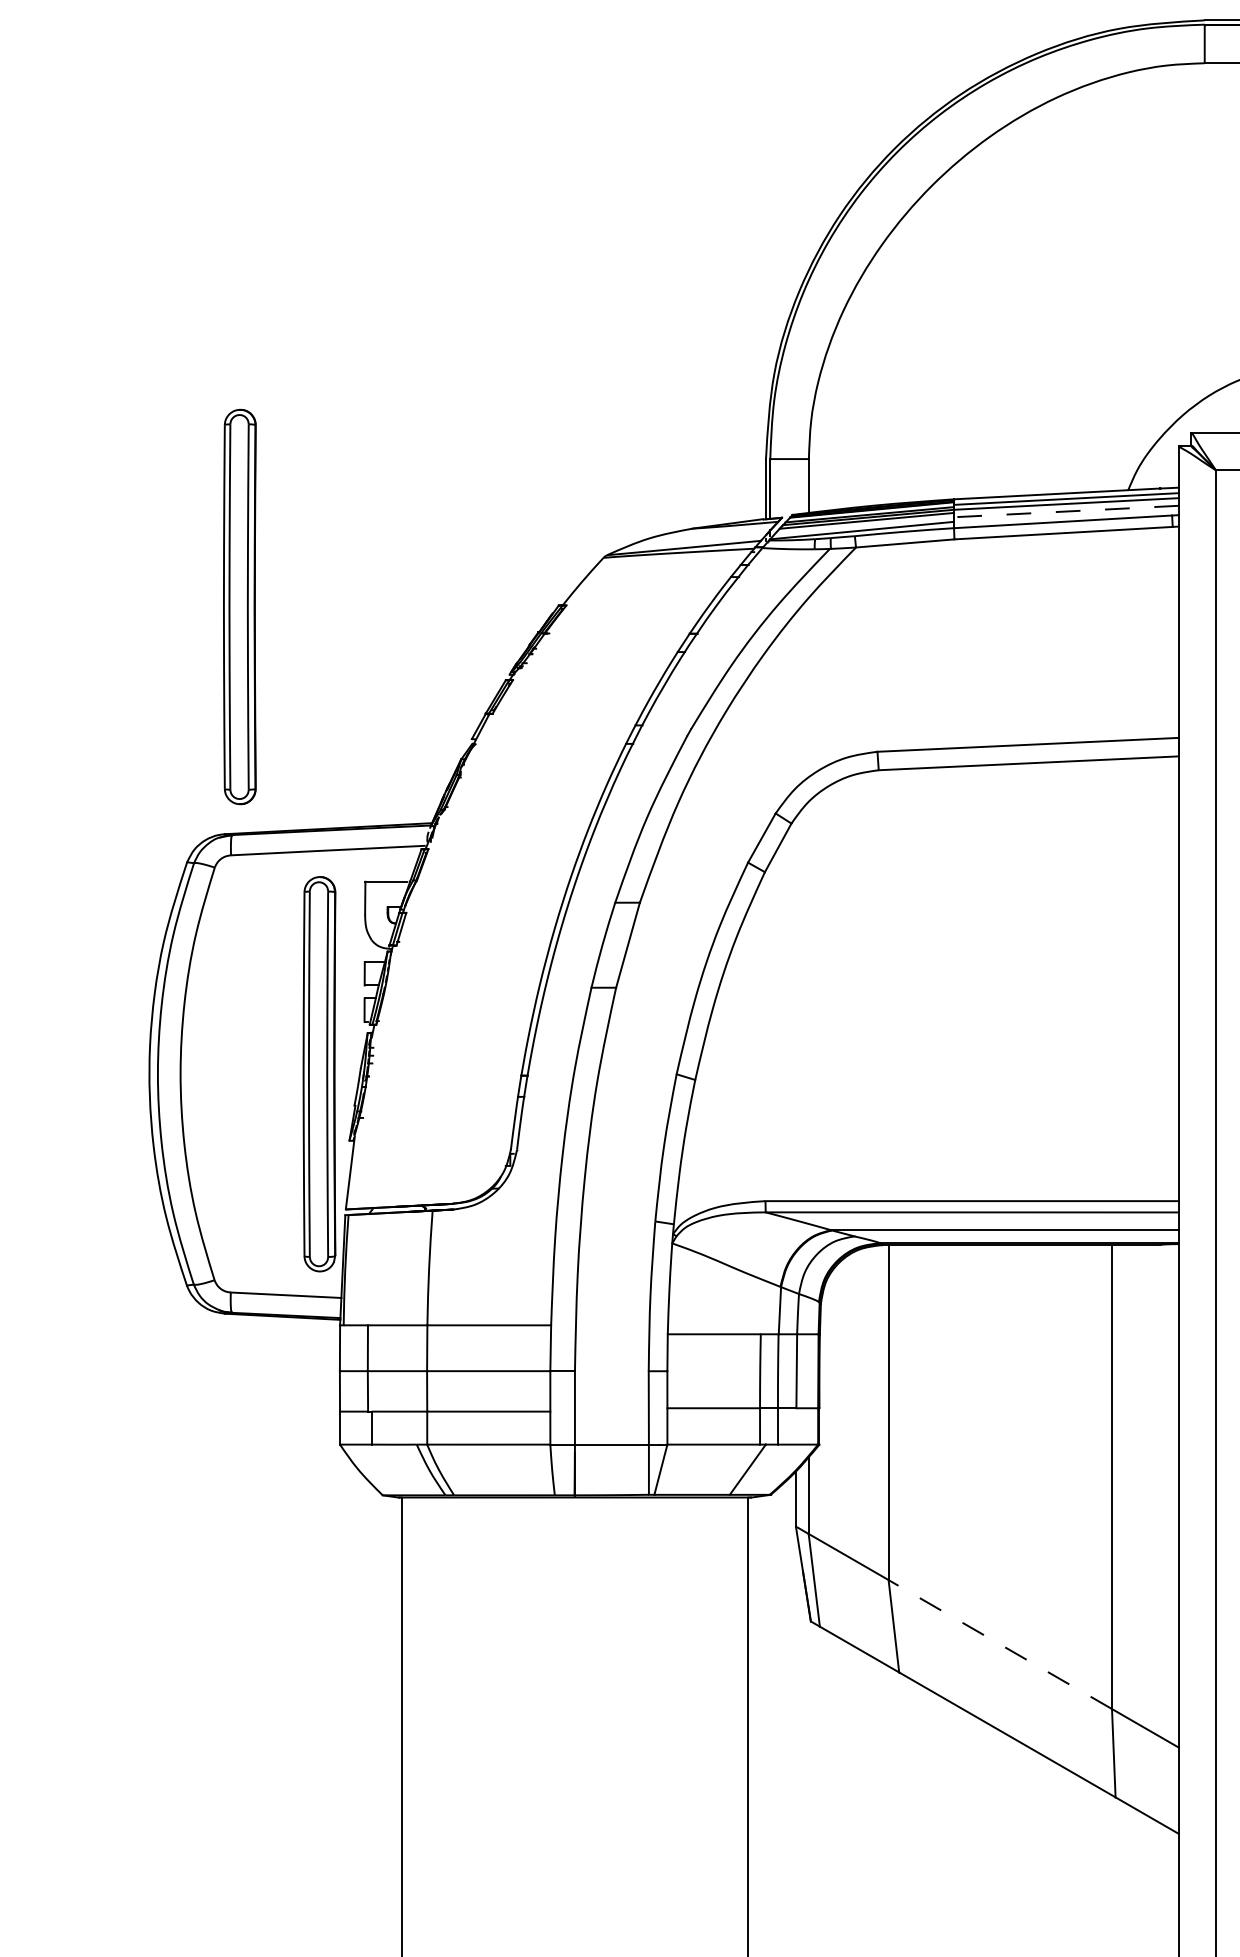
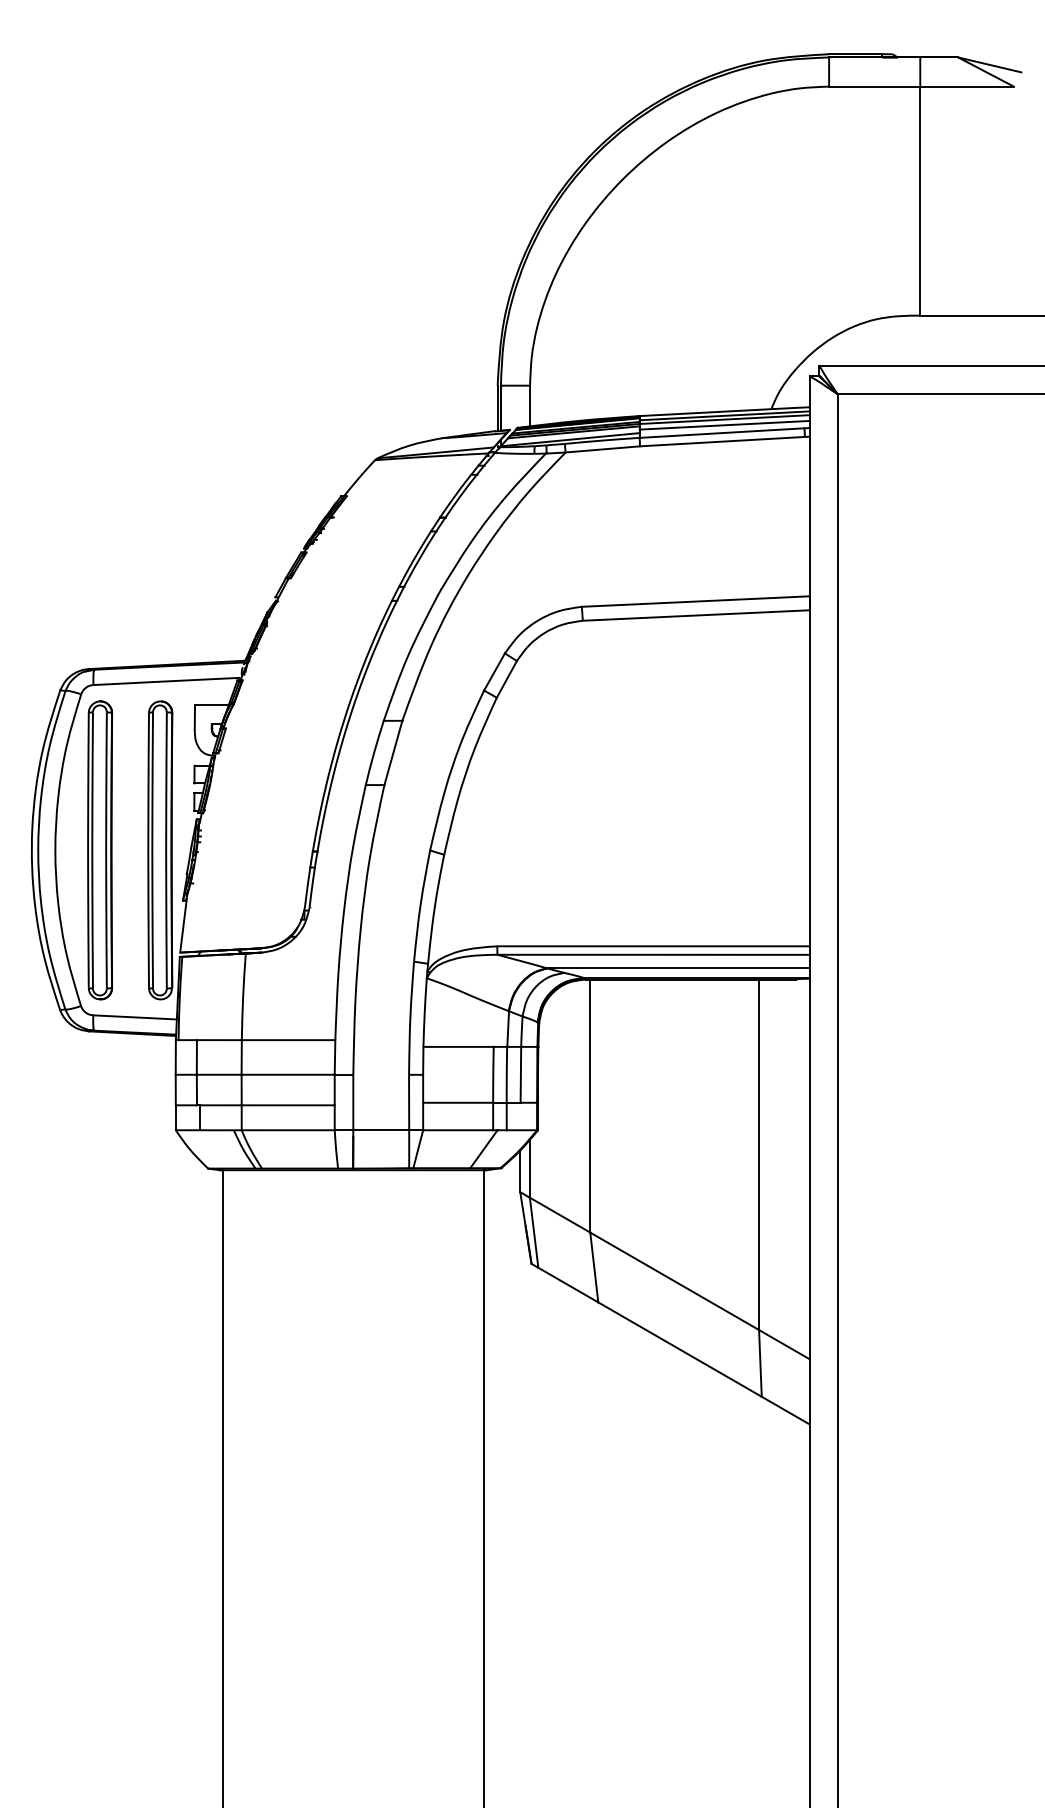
line: (1066, 511) -> (724, 425), dashed -> solid
part: (239, 607) -> (99, 850), moved
line: (1000, 1644) -> (674, 1281), dashed -> solid

